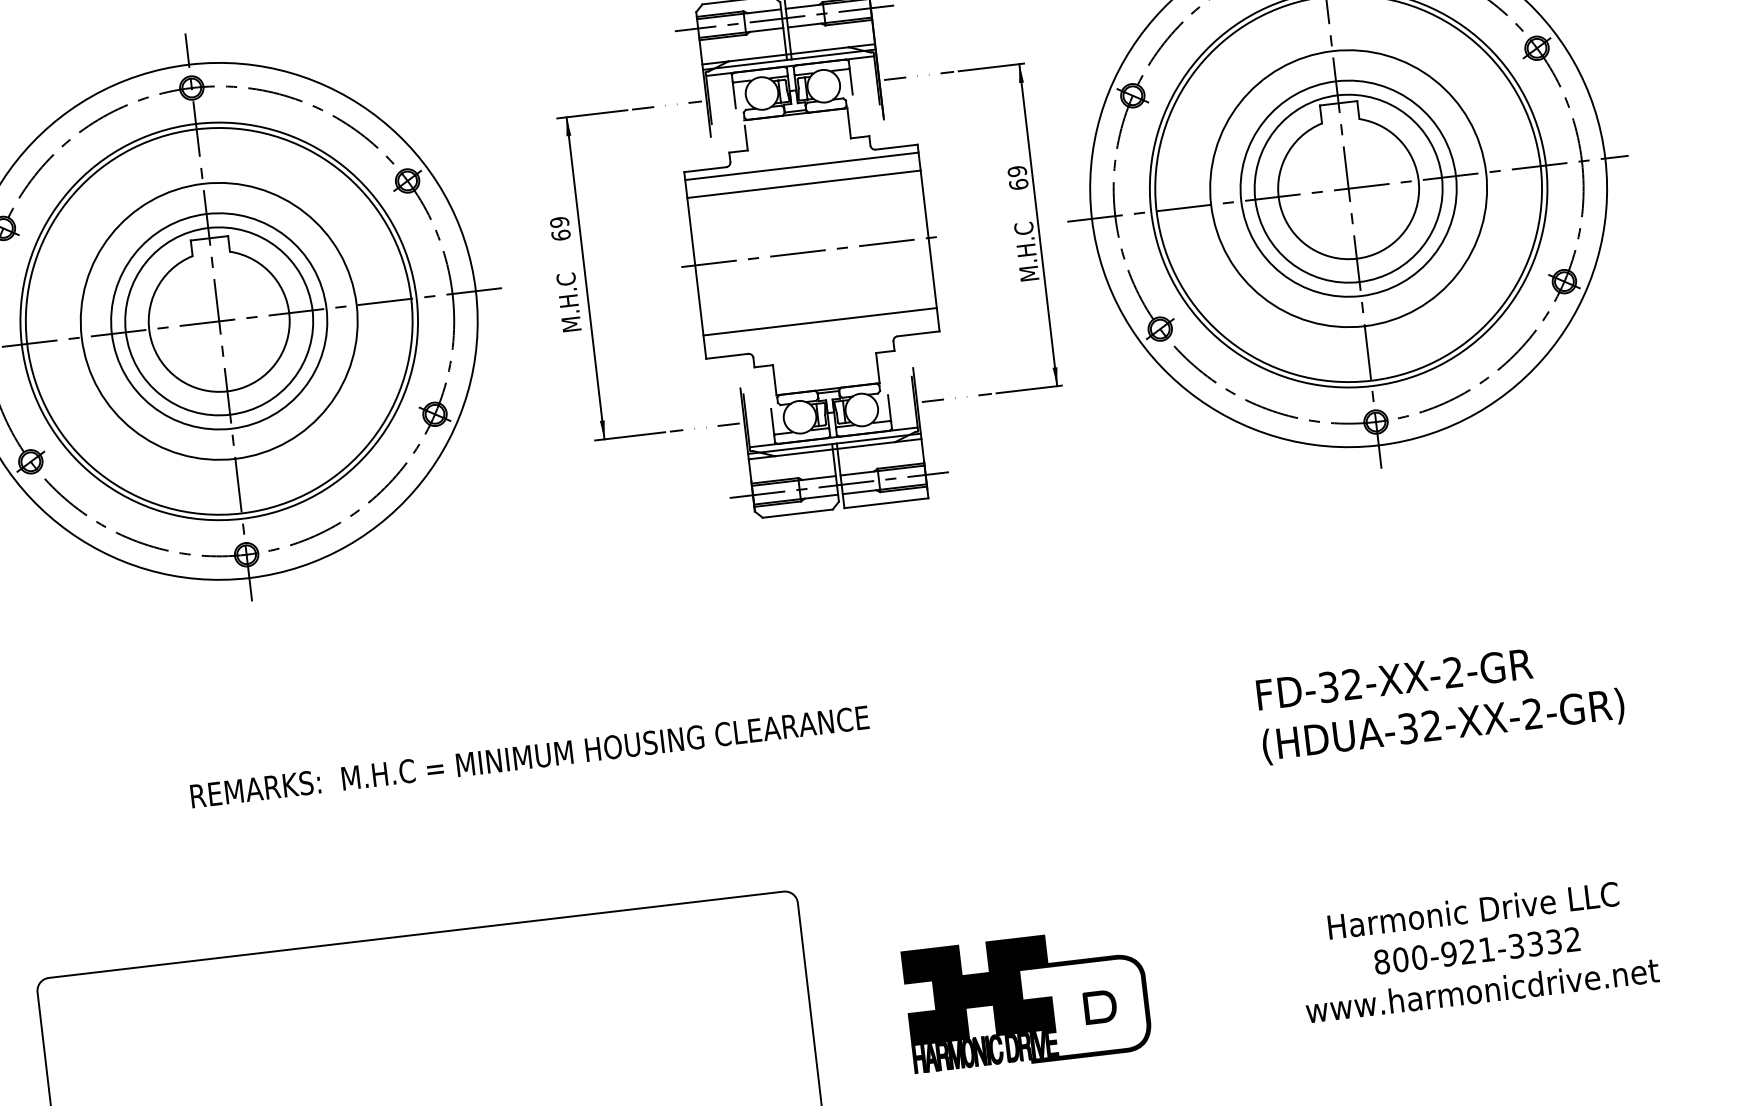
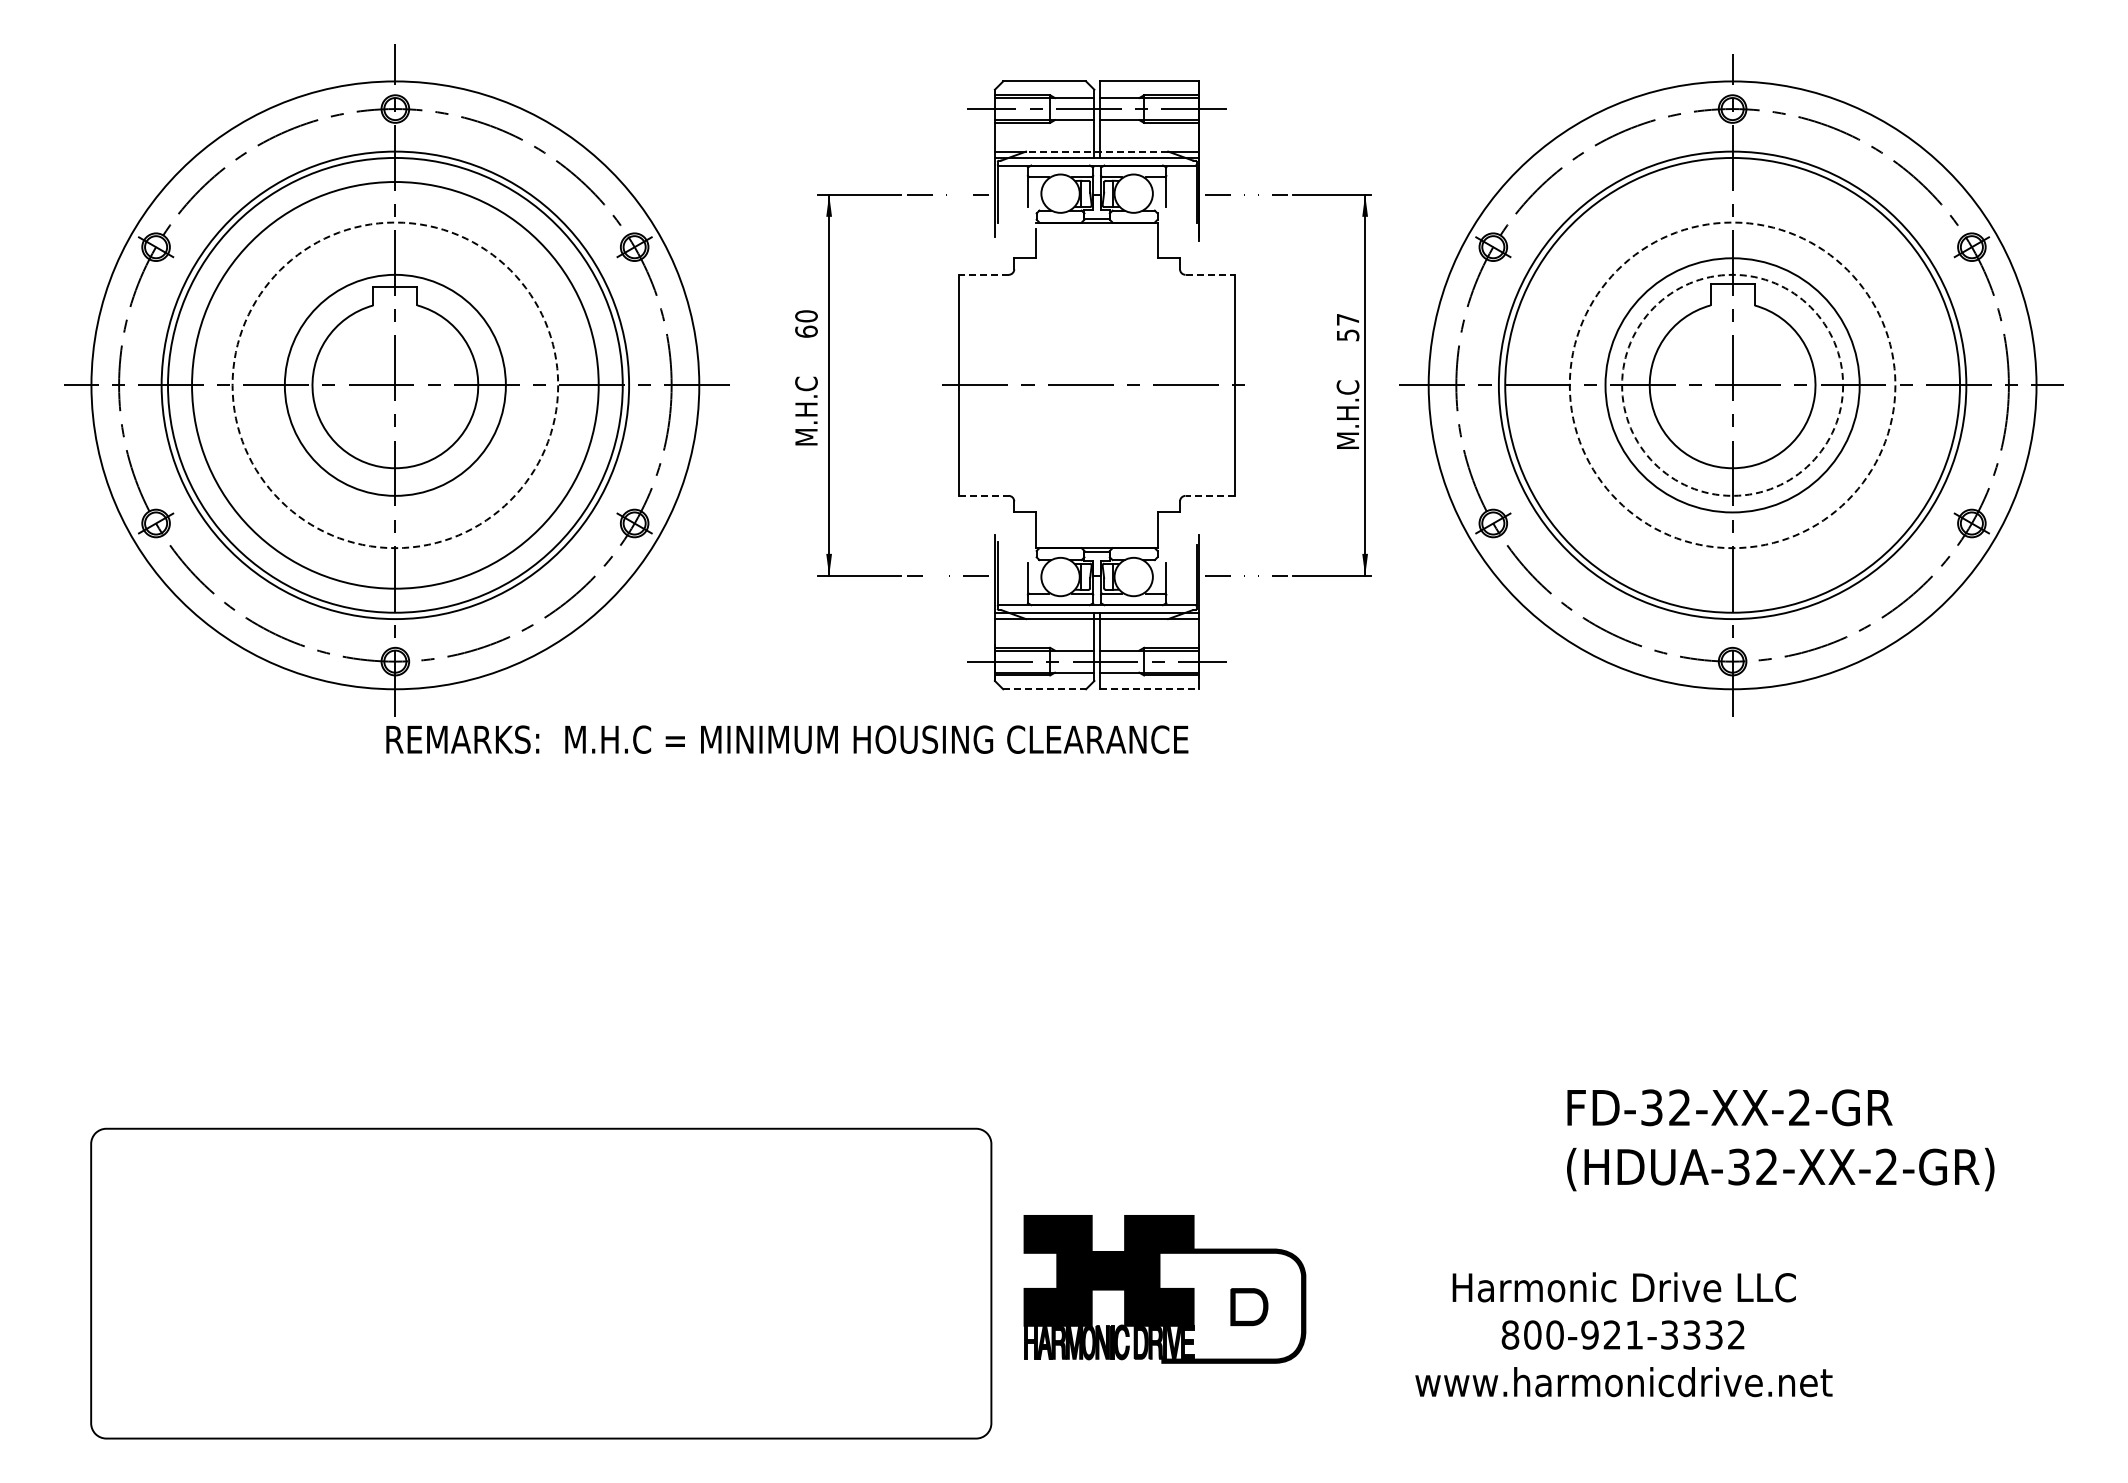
line: (788, 54) -> (1096, 151), solid -> dashed
line: (896, 146) -> (1210, 274), solid -> dashed
line: (802, 166) -> (1097, 284), removed
line: (704, 169) -> (983, 274), solid -> dashed
text: (1017, 178) -> (1347, 327), 69 -> 57
line: (804, 184) -> (1097, 305), removed
circle: (1348, 187) -> (1732, 384), solid -> dashed
circle: (1348, 188) -> (1732, 385), solid -> dashed
text: (559, 222) -> (806, 316), 69 -> 60
circle: (219, 321) -> (395, 385), size x1.6
circle: (219, 321) -> (395, 385), solid -> dashed
line: (820, 321) -> (1097, 468), removed
line: (918, 333) -> (1210, 495), solid -> dashed
line: (726, 356) -> (983, 495), solid -> dashed
line: (886, 503) -> (1149, 689), solid -> dashed
line: (798, 513) -> (1045, 689), solid -> dashed
text: (1440, 702) -> (1780, 1140), moved
text: (529, 756) -> (787, 739), moved
text: (1477, 950) -> (1623, 1334), moved
part: (1026, 1000) -> (1164, 1289), moved

